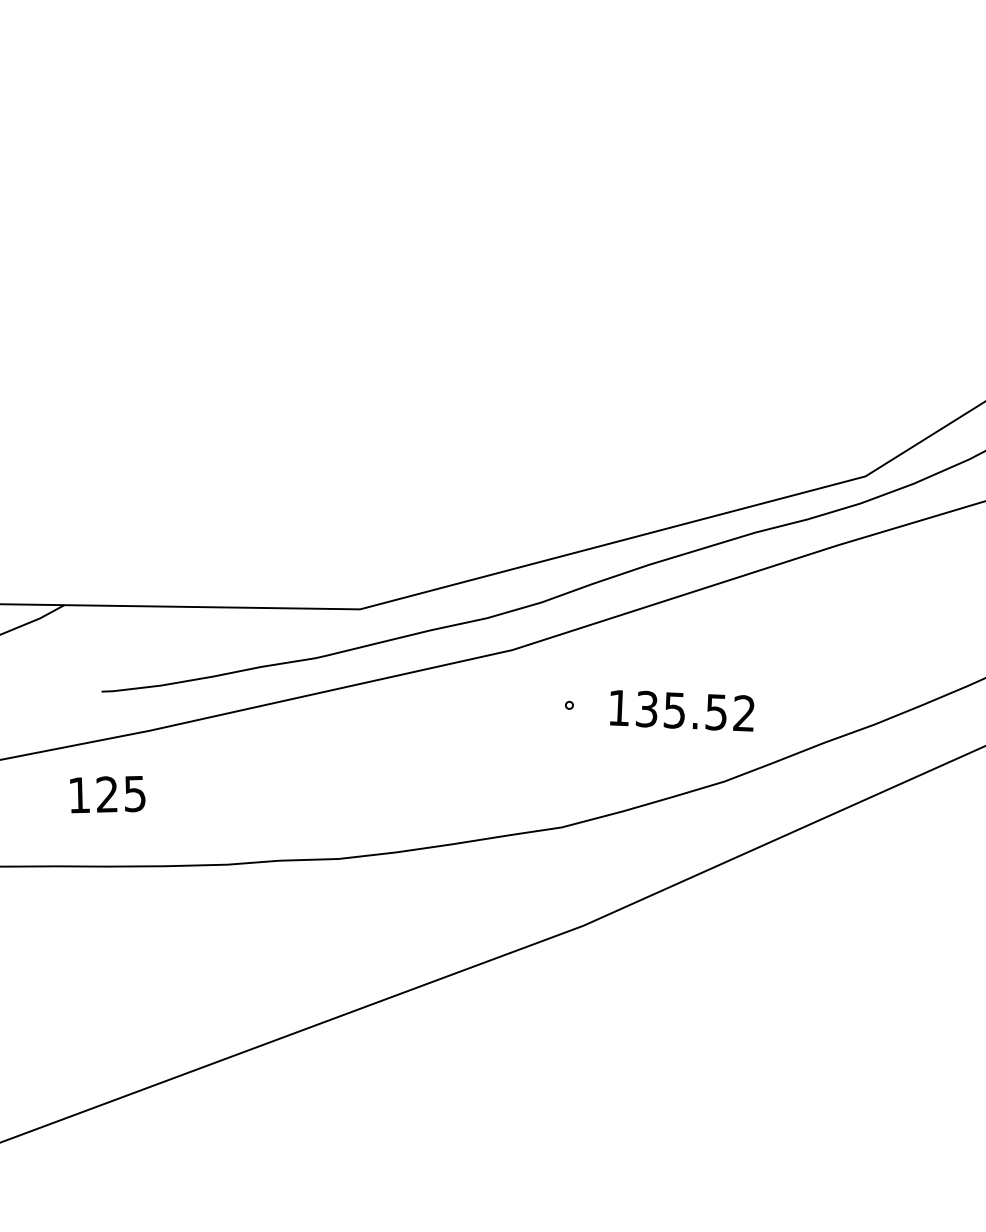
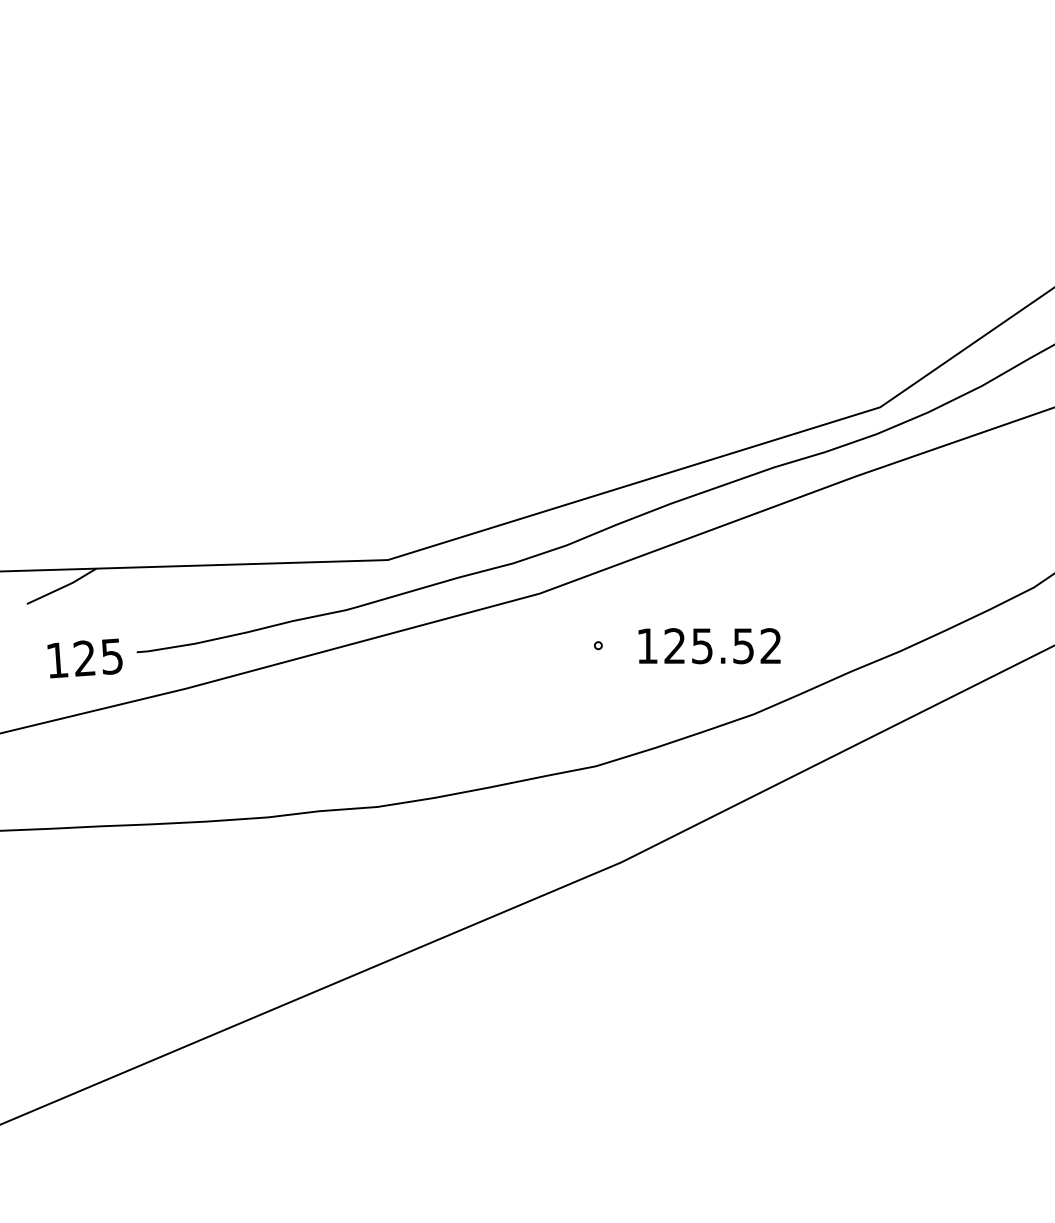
text: (646, 709) -> (674, 646), 135.52 -> 125.52
text: (107, 794) -> (84, 658), moved

